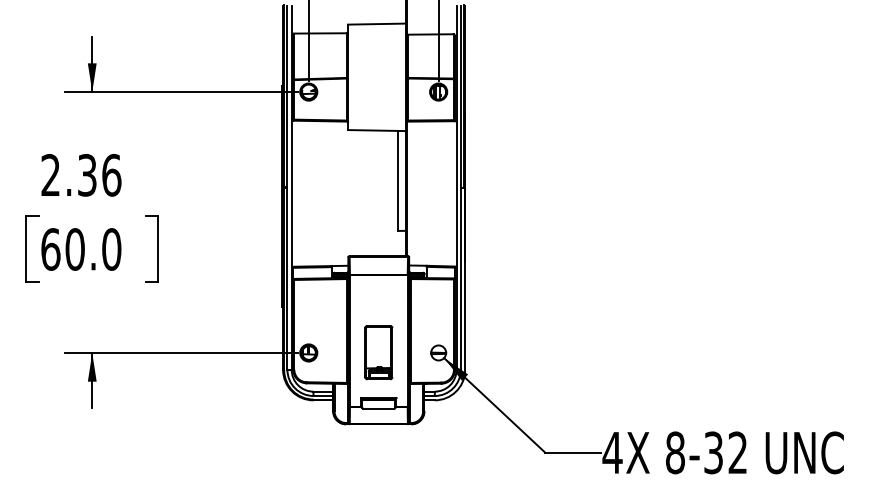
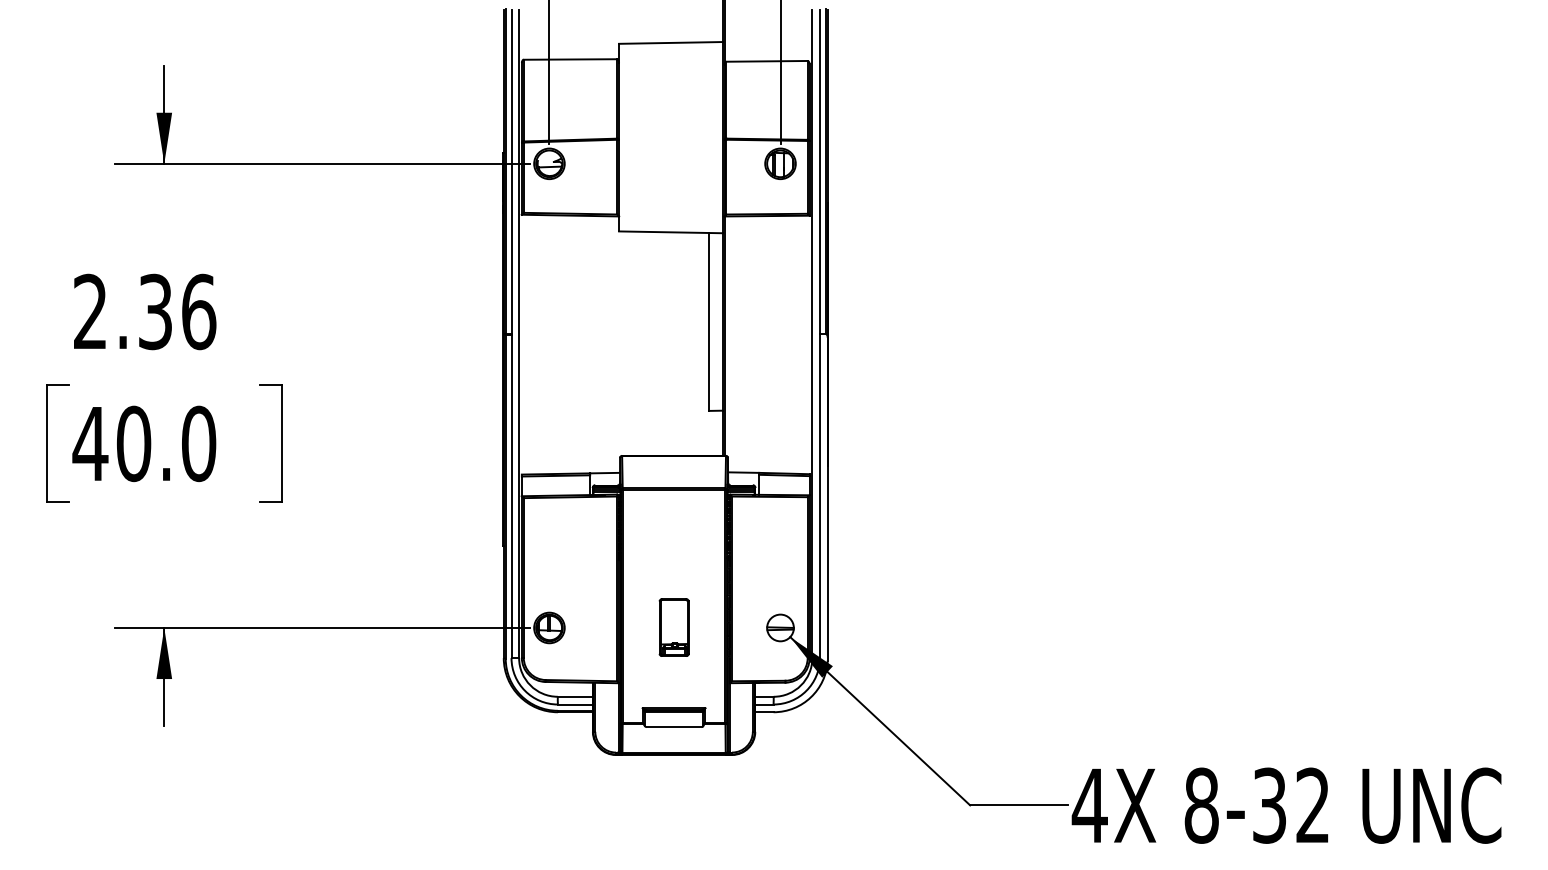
text: (50, 249) -> (89, 443), 60.0 -> 40.0
part: (378, 352) -> (673, 627), size x0.6

